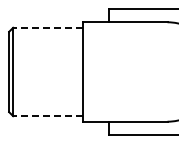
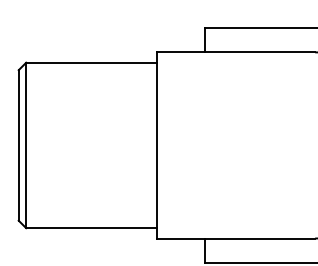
line: (48, 27) -> (92, 62), dashed -> solid
line: (48, 116) -> (92, 228), dashed -> solid

